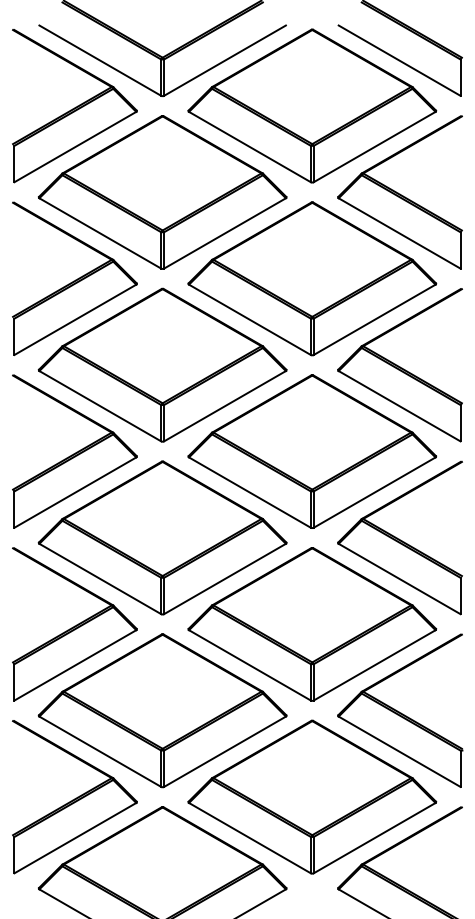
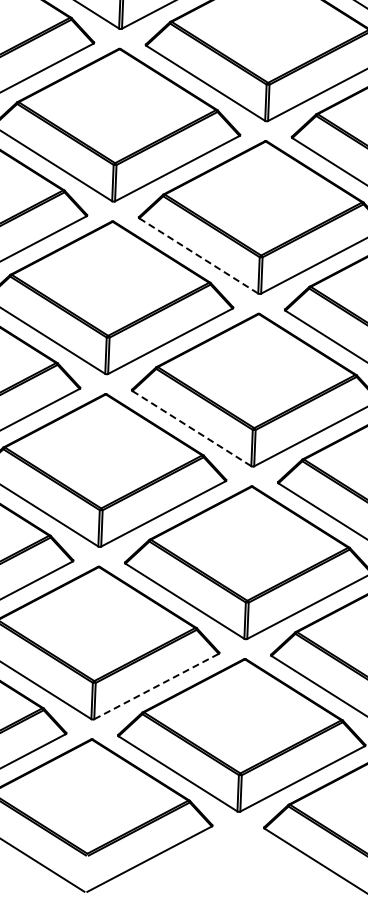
line: (250, 320) -> (199, 256), solid -> dashed
line: (250, 492) -> (192, 428), solid -> dashed
line: (225, 751) -> (157, 686), solid -> dashed

